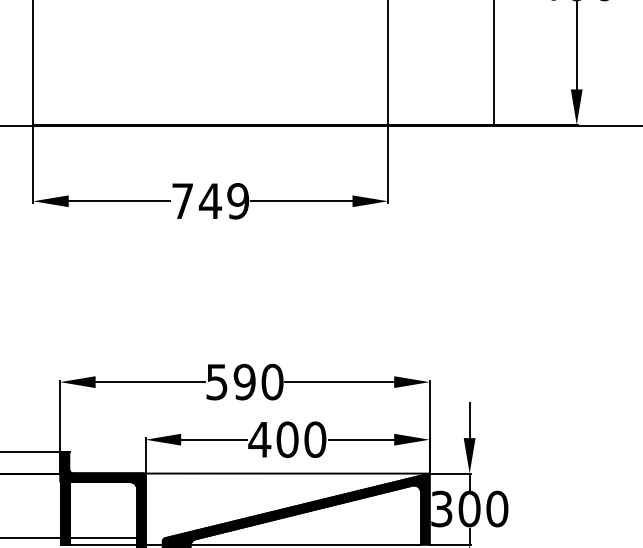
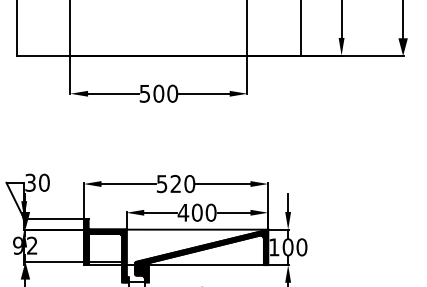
text: (209, 200) -> (158, 93), 749 -> 500
text: (243, 383) -> (175, 184), 590 -> 520
text: (442, 509) -> (274, 247), 300 -> 100

